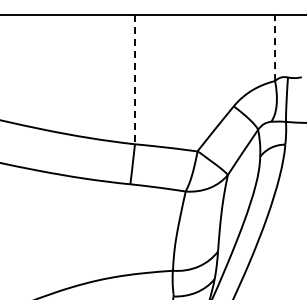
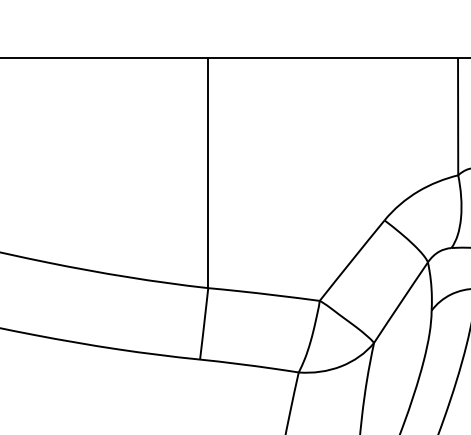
line: (275, 48) -> (458, 117), dashed -> solid
line: (135, 80) -> (209, 174), dashed -> solid

